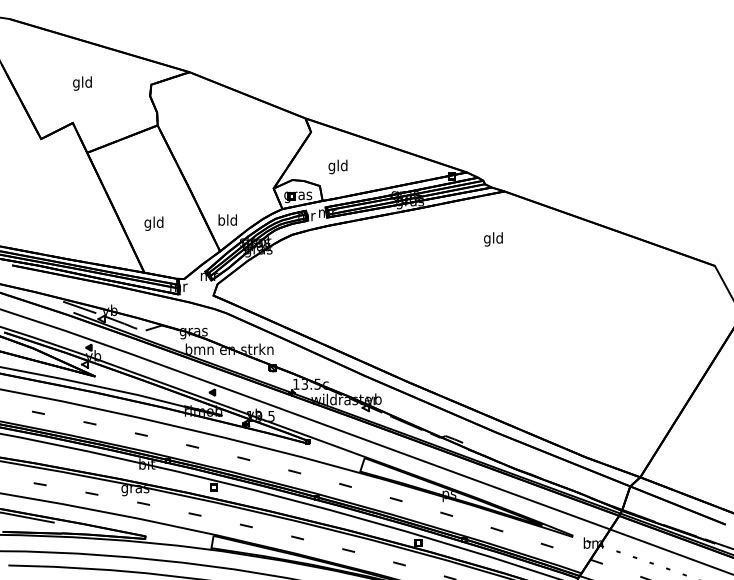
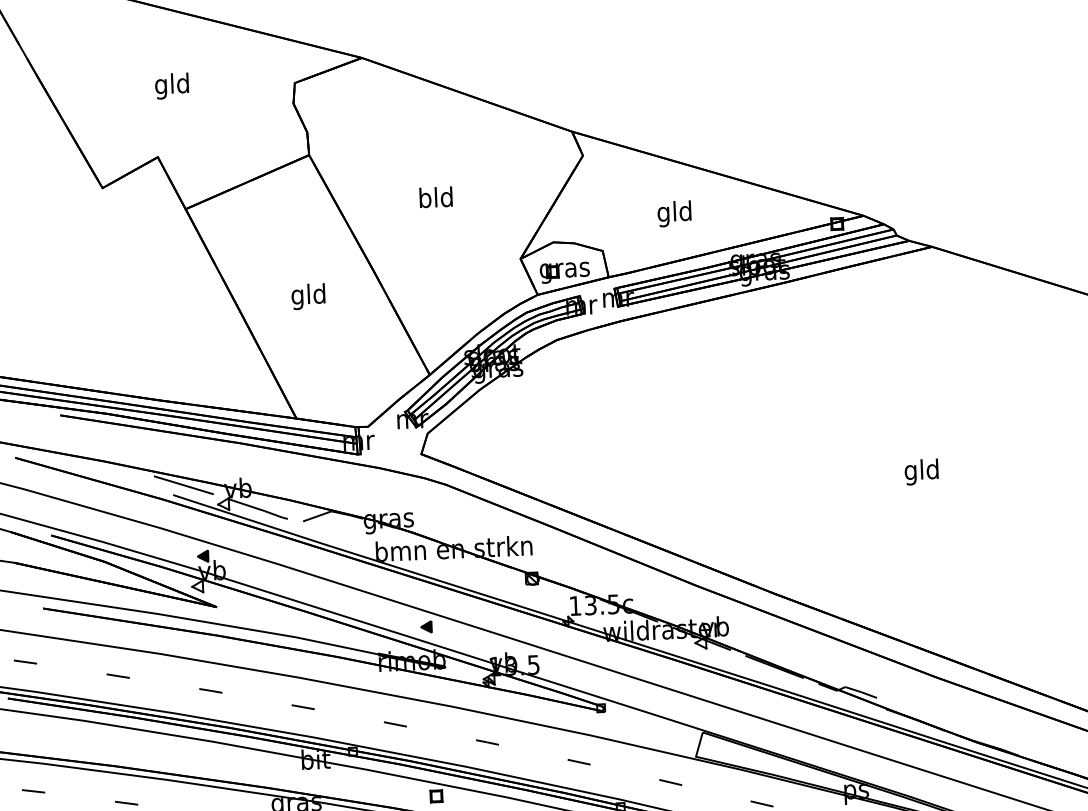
text: (337, 166) -> (673, 213), moved
text: (227, 219) -> (435, 196), moved
text: (153, 223) -> (307, 296), moved
text: (493, 239) -> (921, 472), moved

